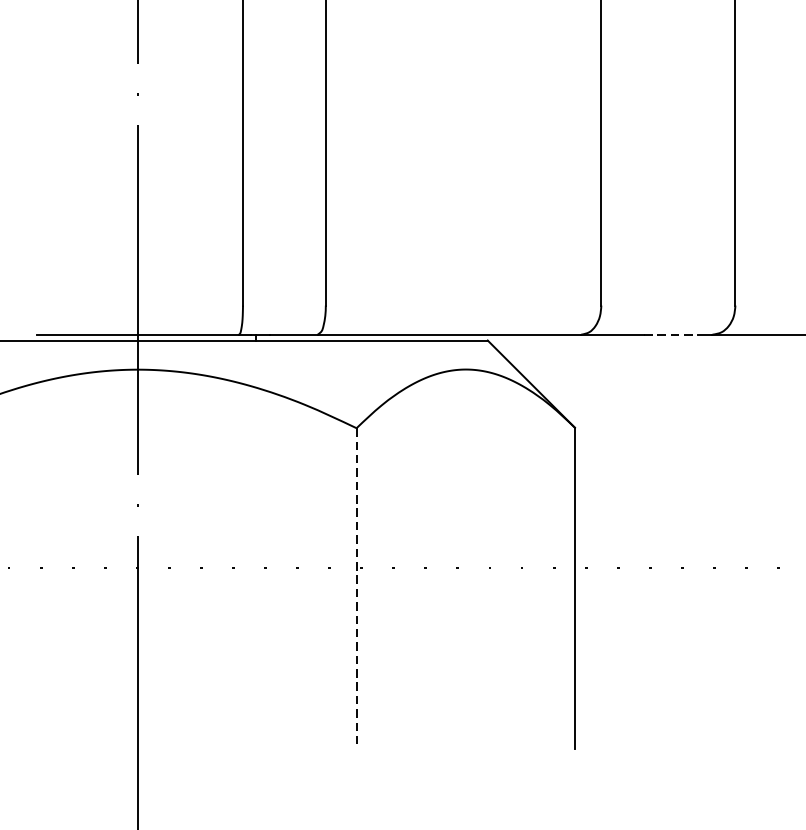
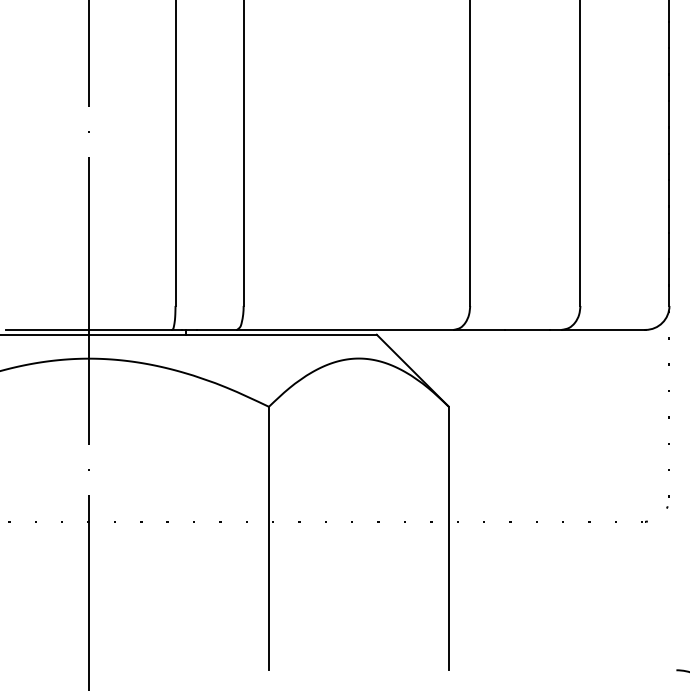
line: (672, 334) -> (528, 329), dashed -> solid
line: (356, 588) -> (268, 538), dashed -> solid

